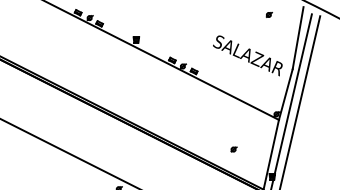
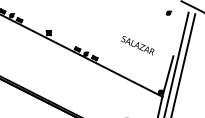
part: (268, 14) -> (168, 12), moved
line: (297, 38) -> (177, 31), removed
part: (247, 55) -> (137, 45), size x0.6

